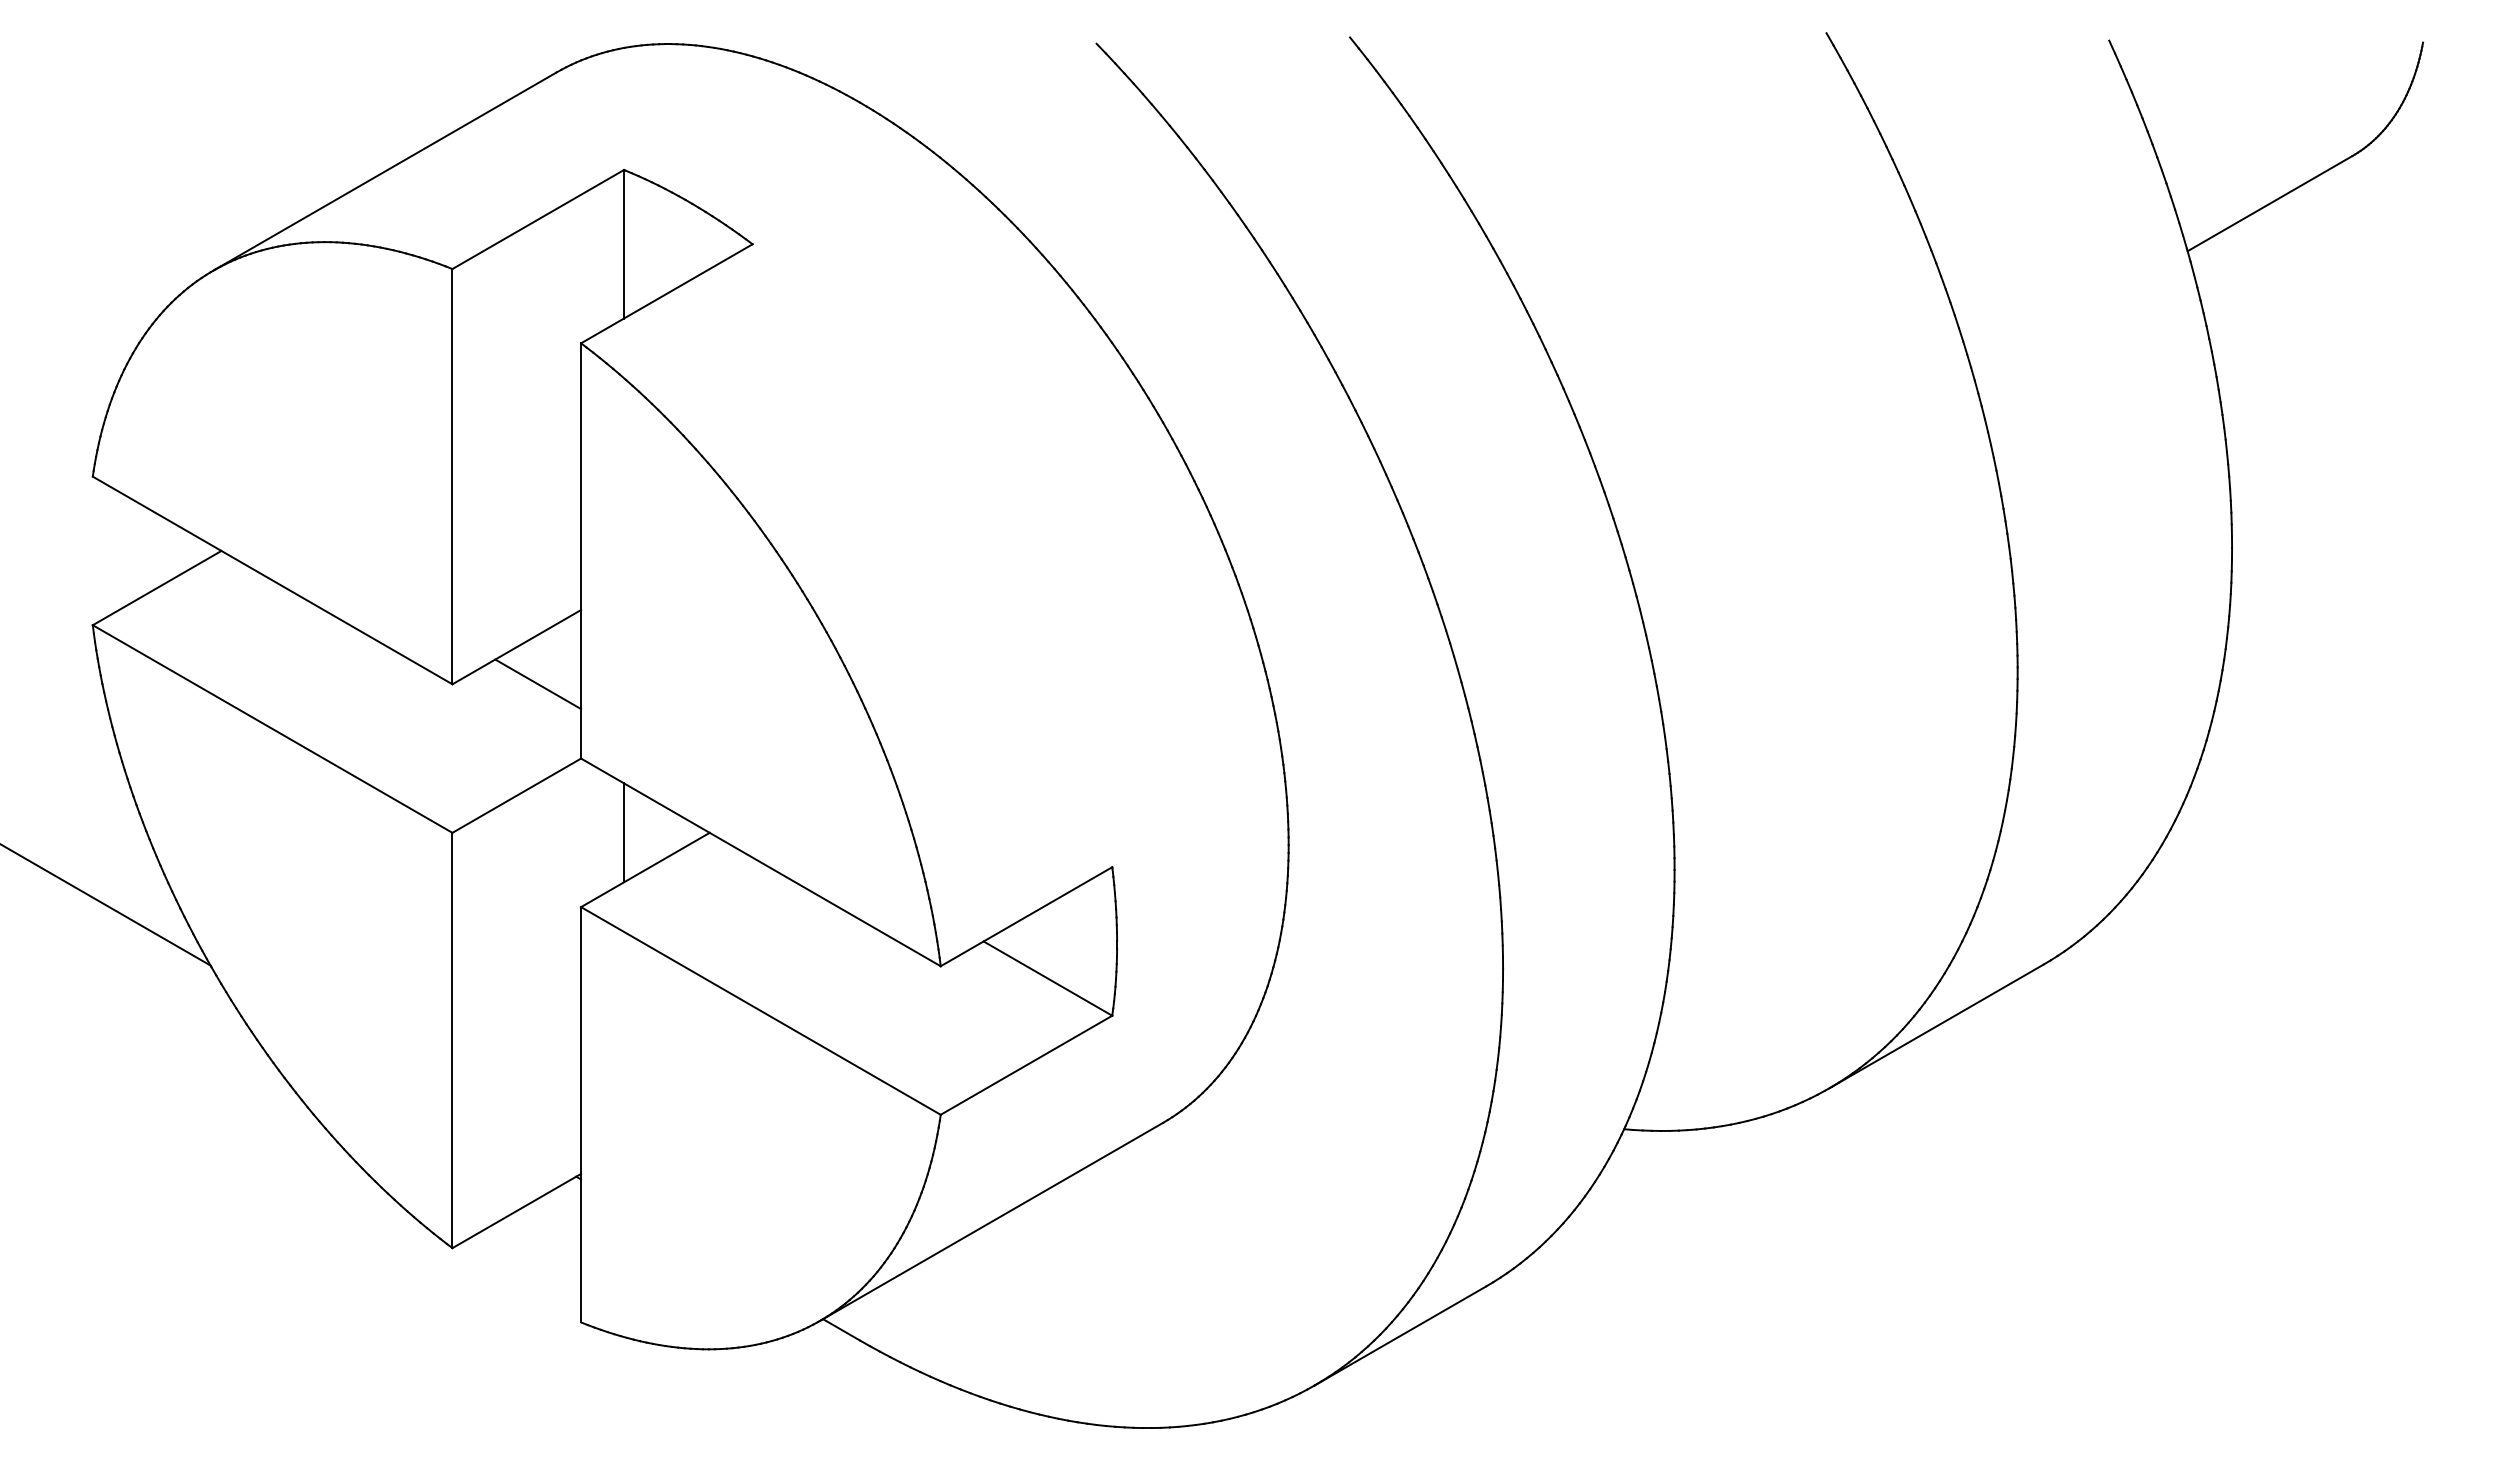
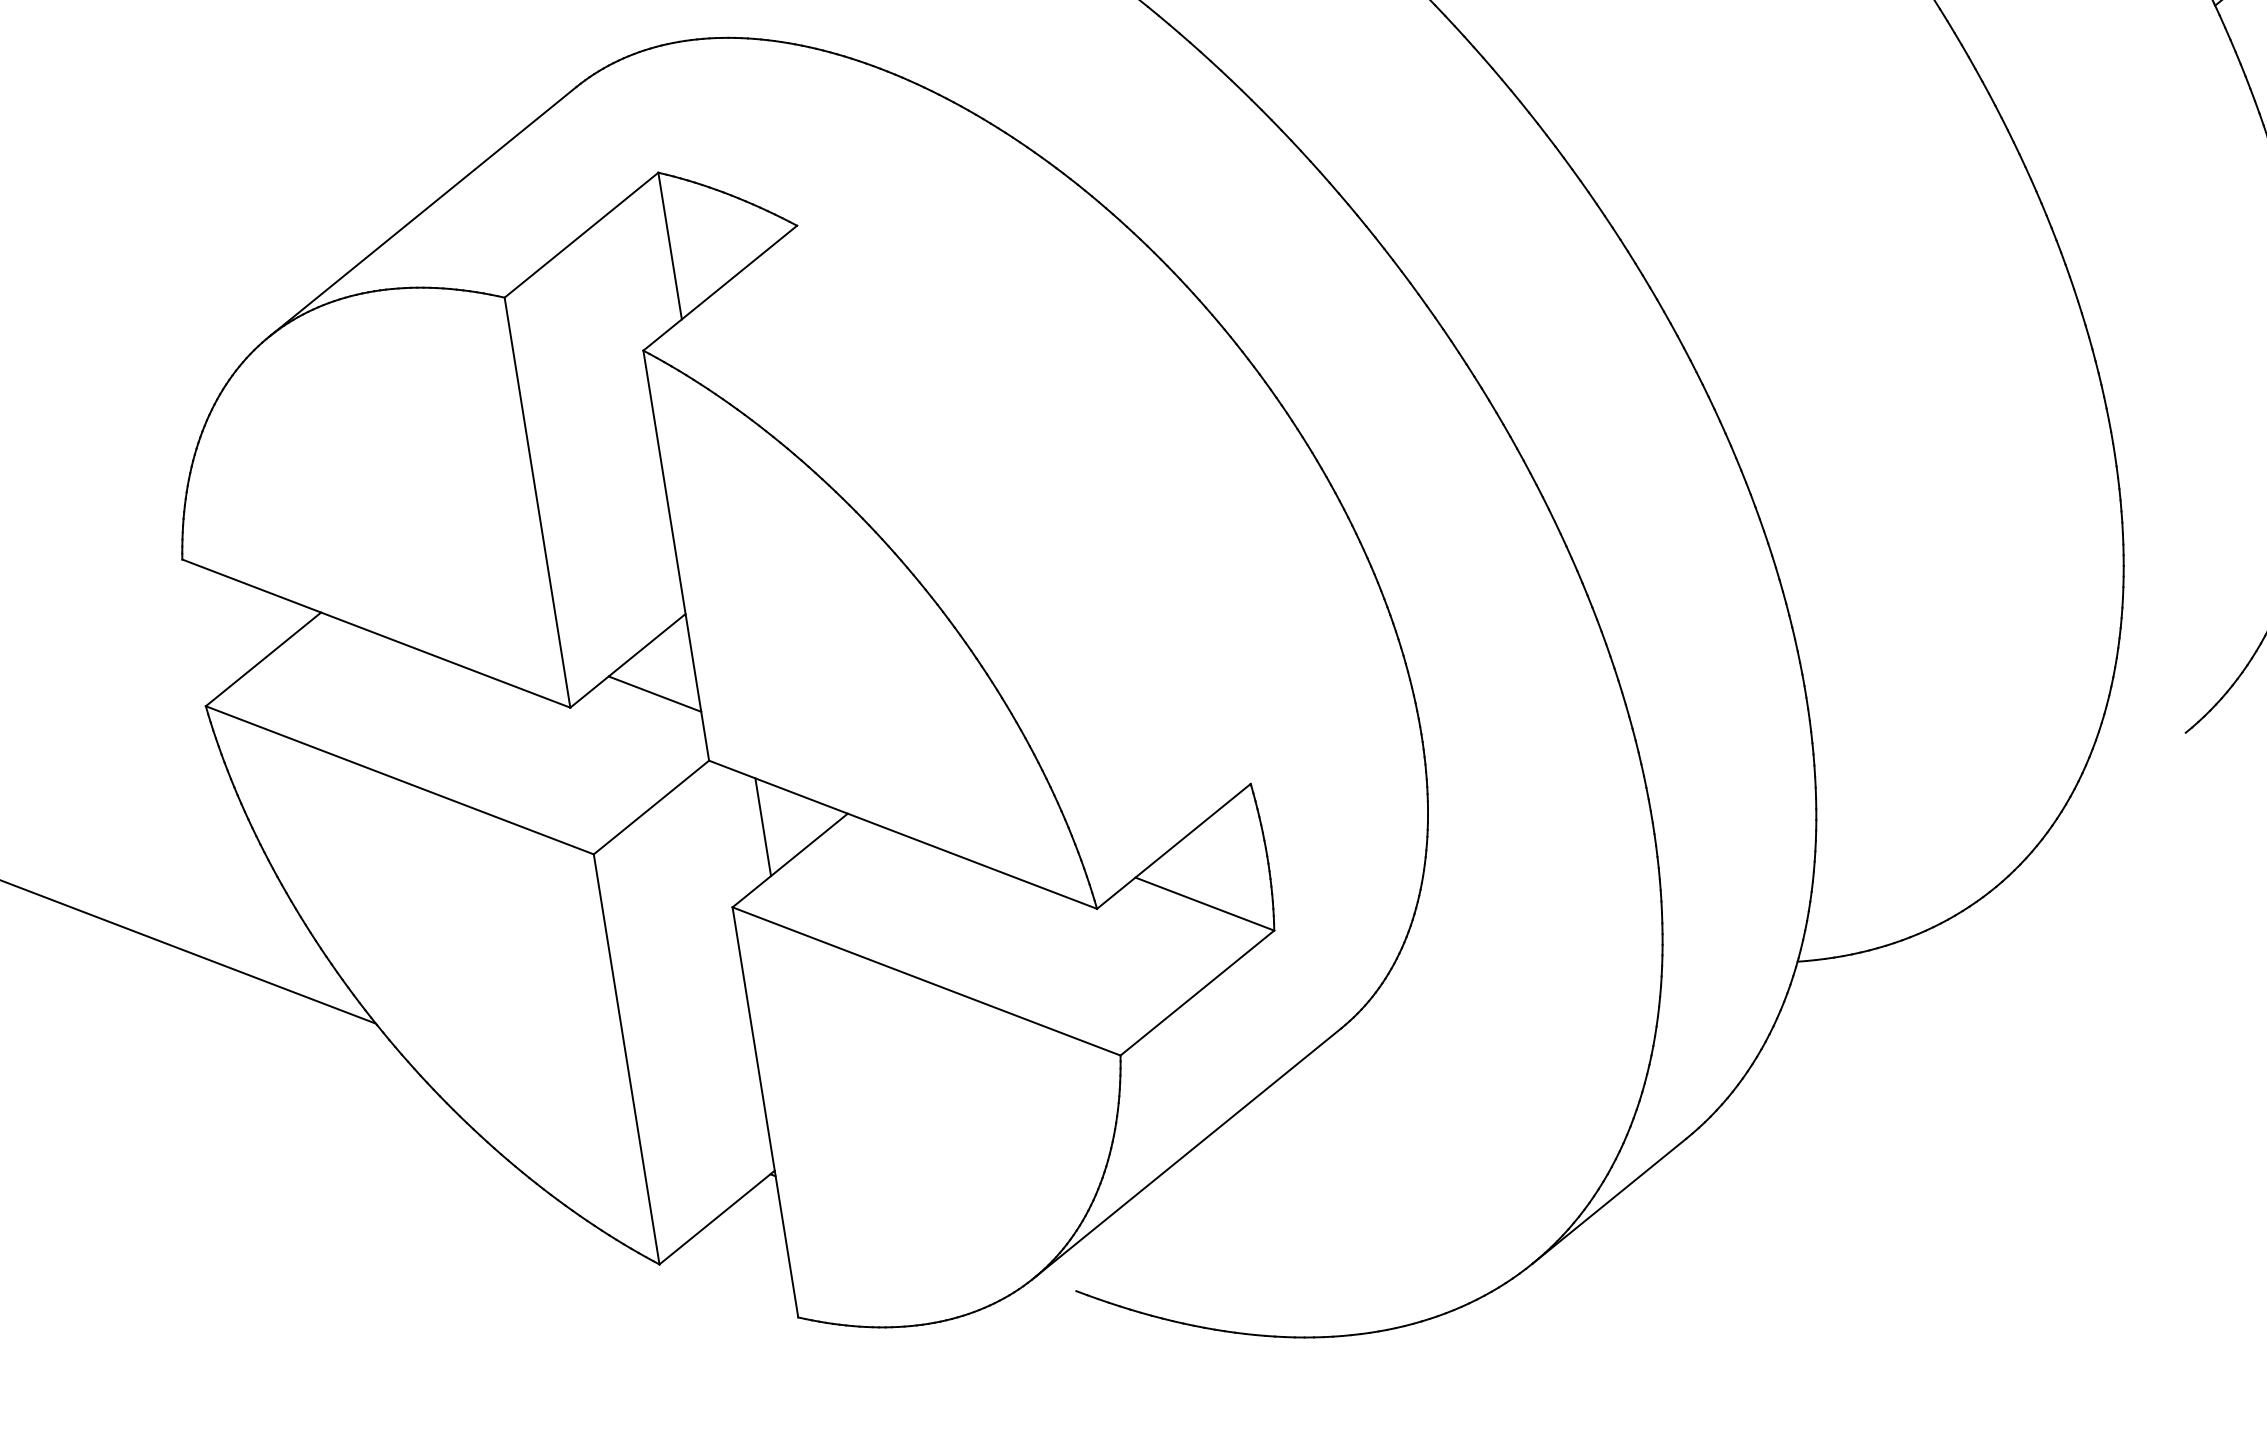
line: (1936, 1026) -> (2089, 810), removed
line: (841, 1329) -> (1056, 1283), removed

